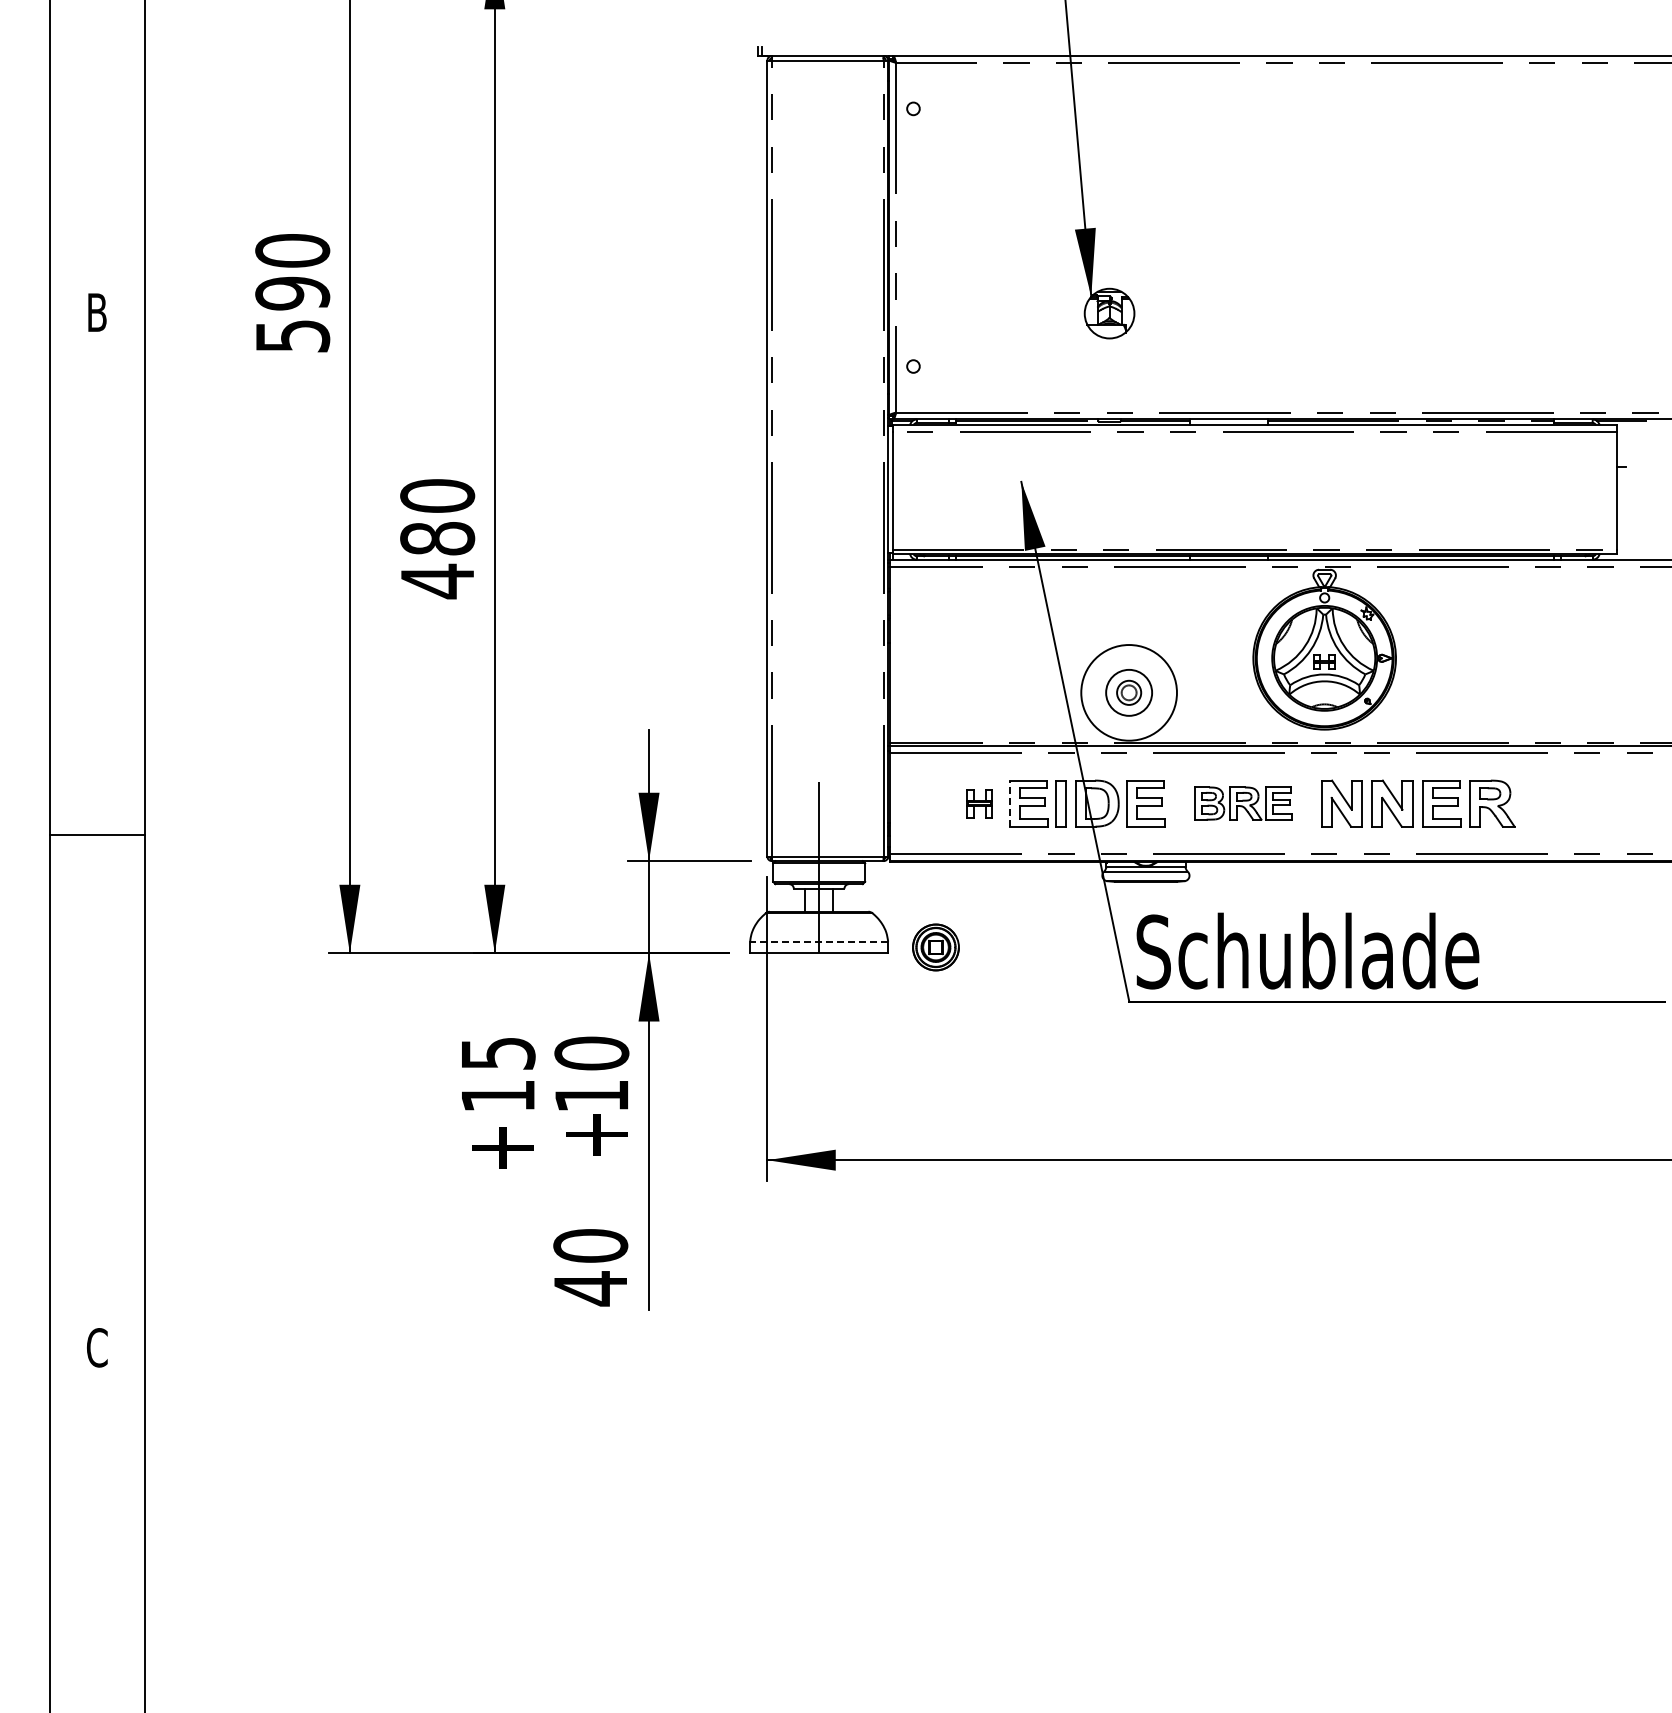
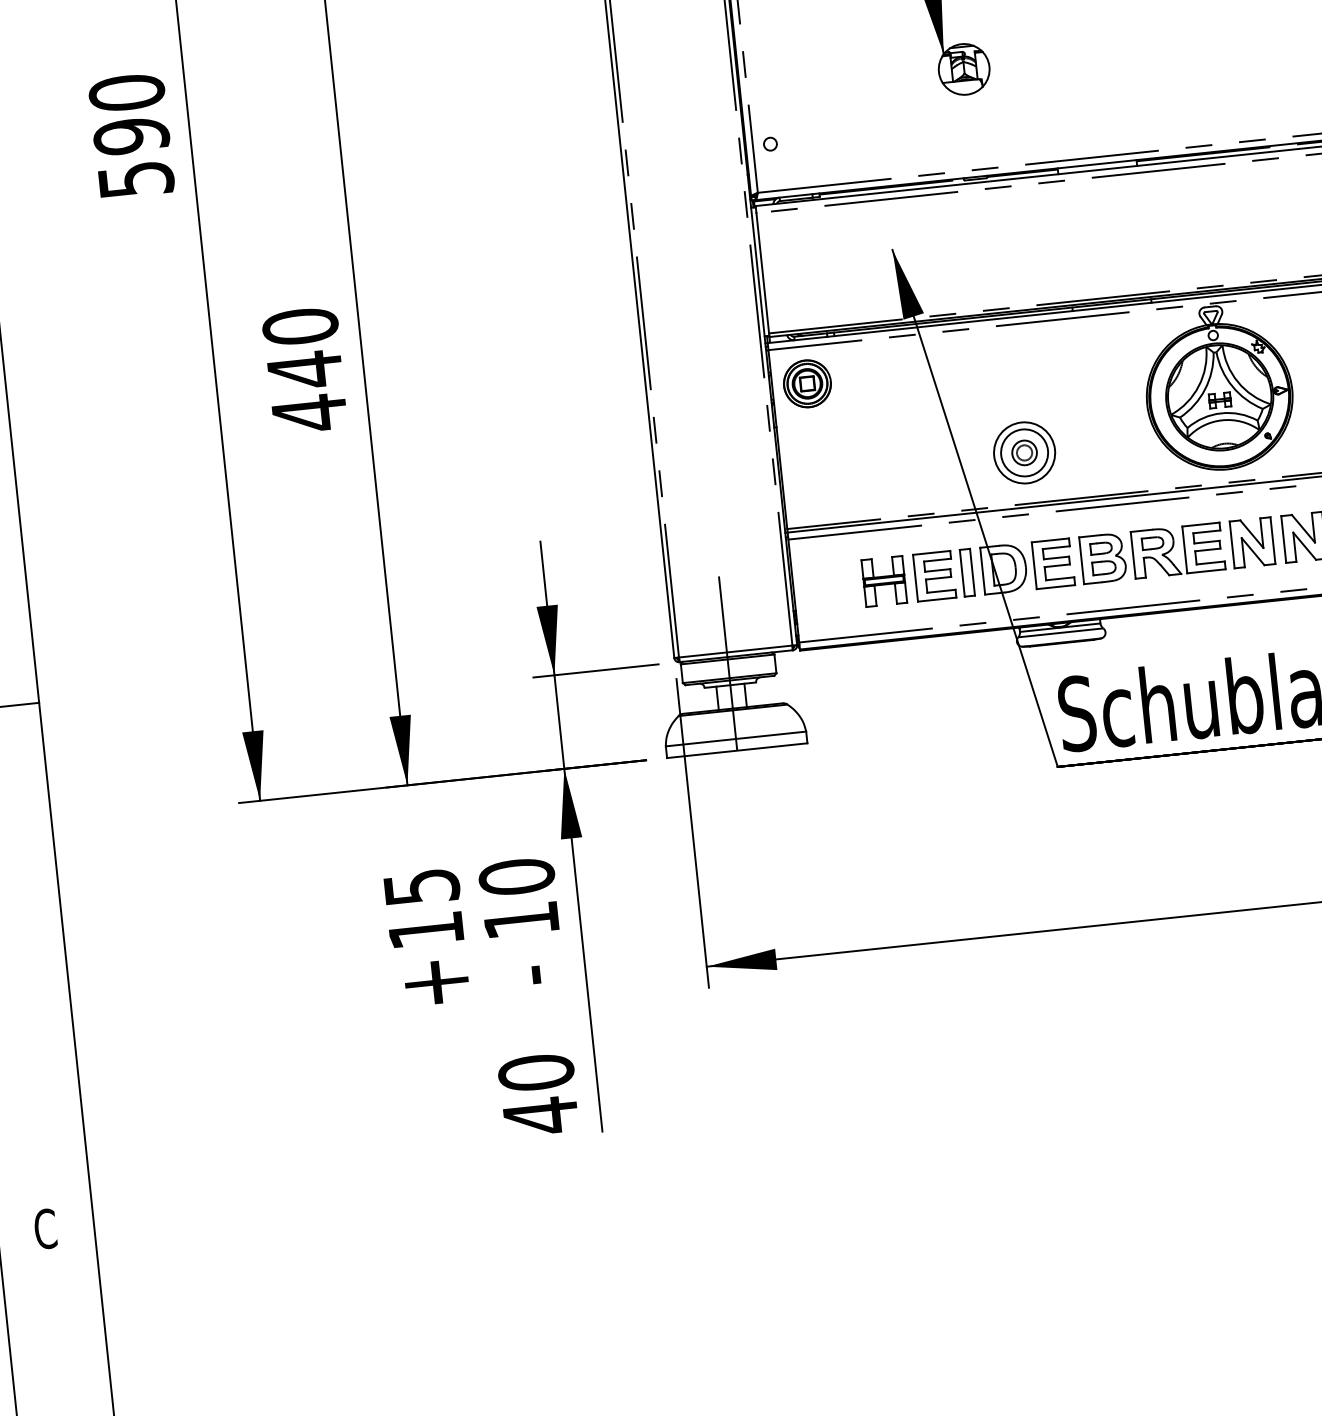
text: (437, 538) -> (304, 369), 480 -> 440
circle: (1129, 692) -> (1024, 452), size x0.62
part: (979, 803) -> (884, 581), size x1.67
line: (1010, 803) -> (915, 578), dashed -> solid
part: (1243, 803) -> (1152, 553), size x1.43
line: (818, 941) -> (735, 738), dashed -> solid
part: (935, 947) -> (807, 383), moved
text: (596, 1136) -> (530, 960), + -> -

